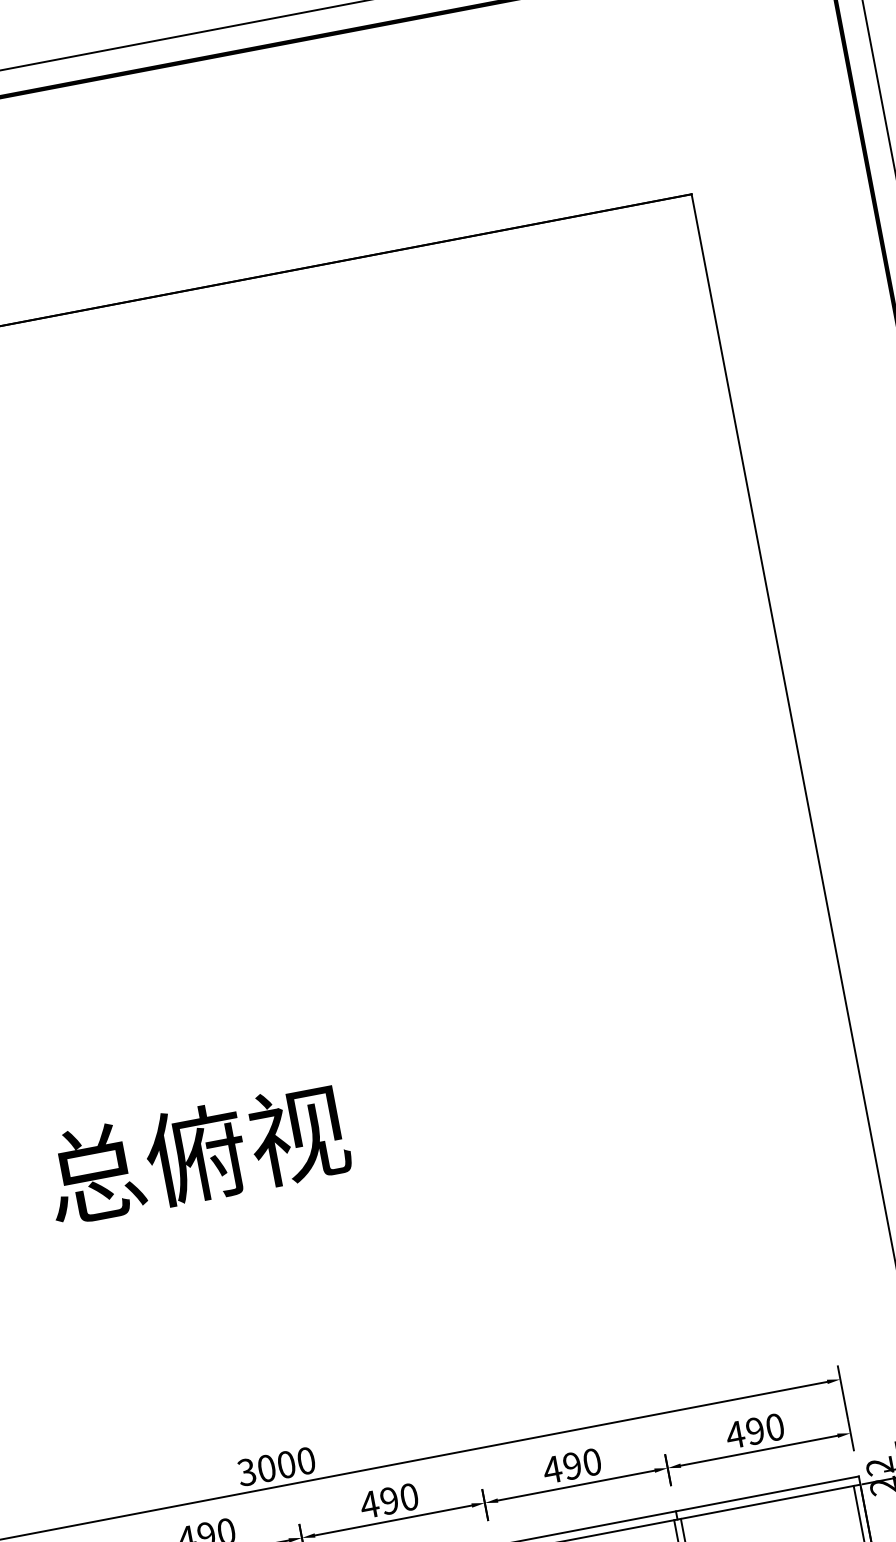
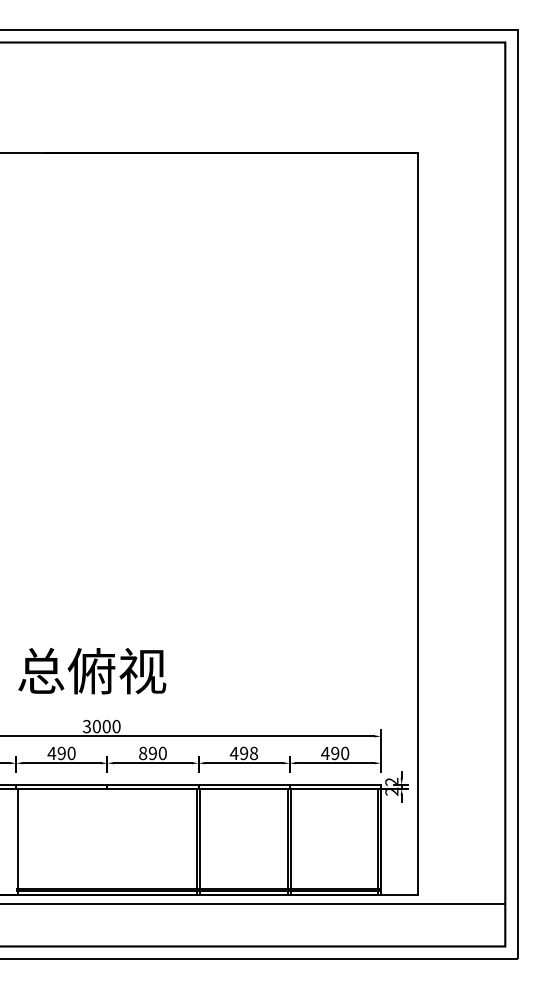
text: (197, 1155) -> (92, 671), moved
text: (593, 1462) -> (254, 753), 490 -> 498
text: (368, 1504) -> (142, 753), 490 -> 890

